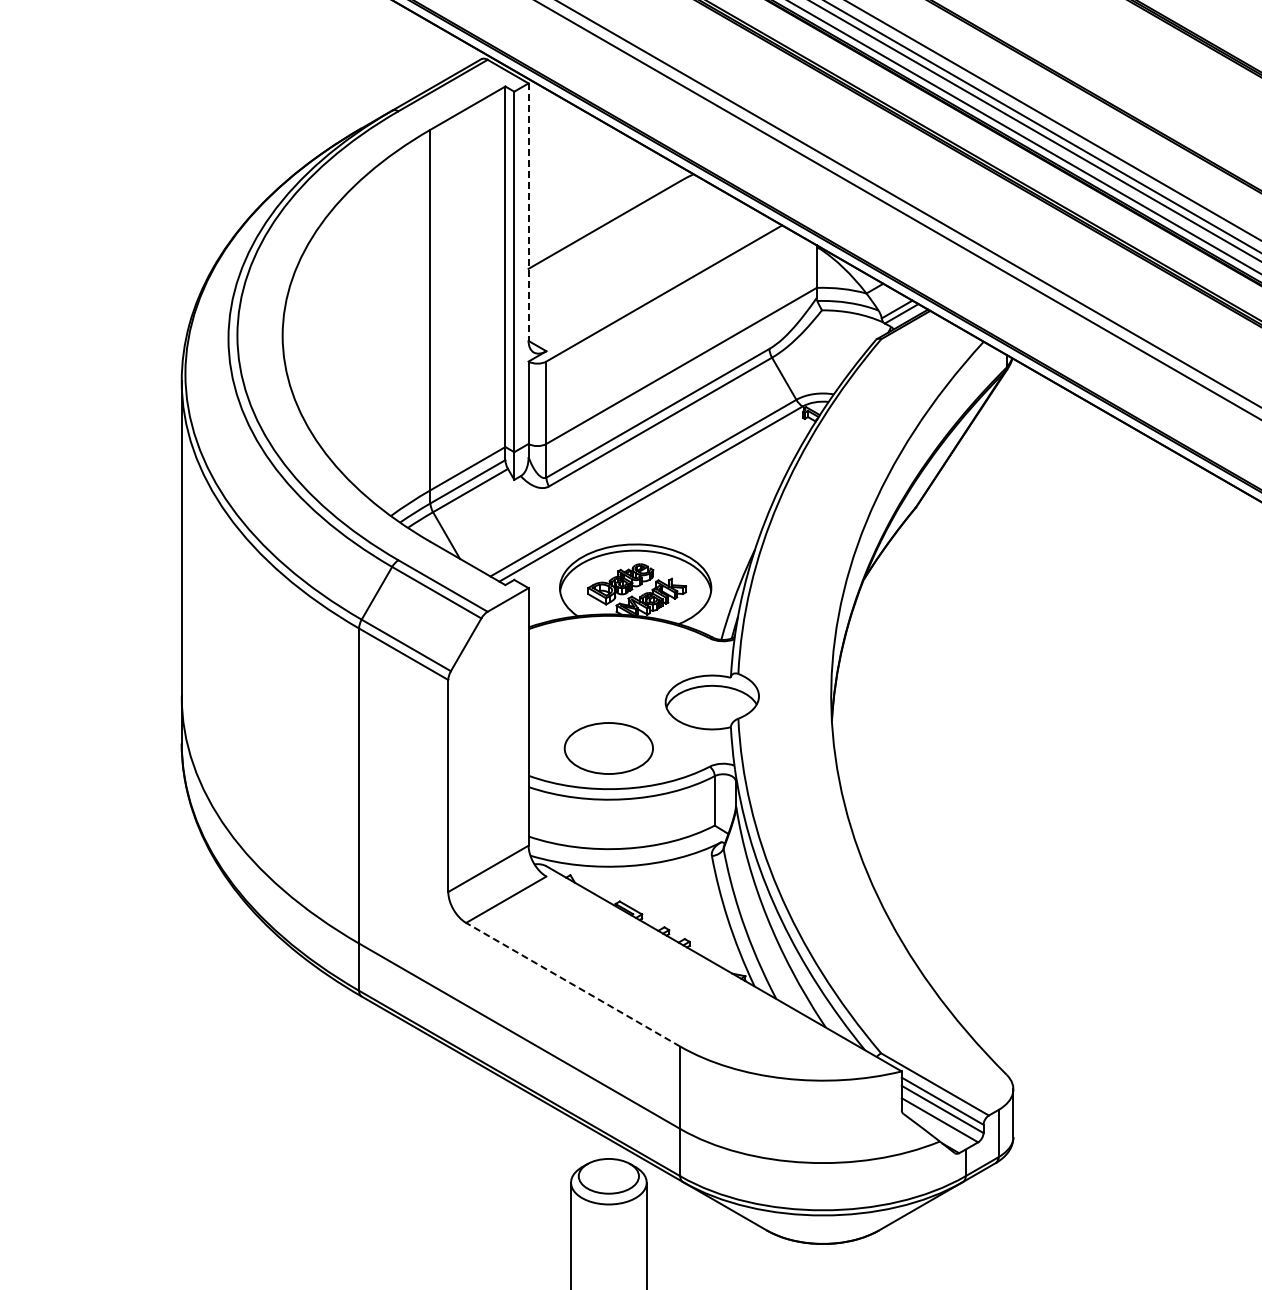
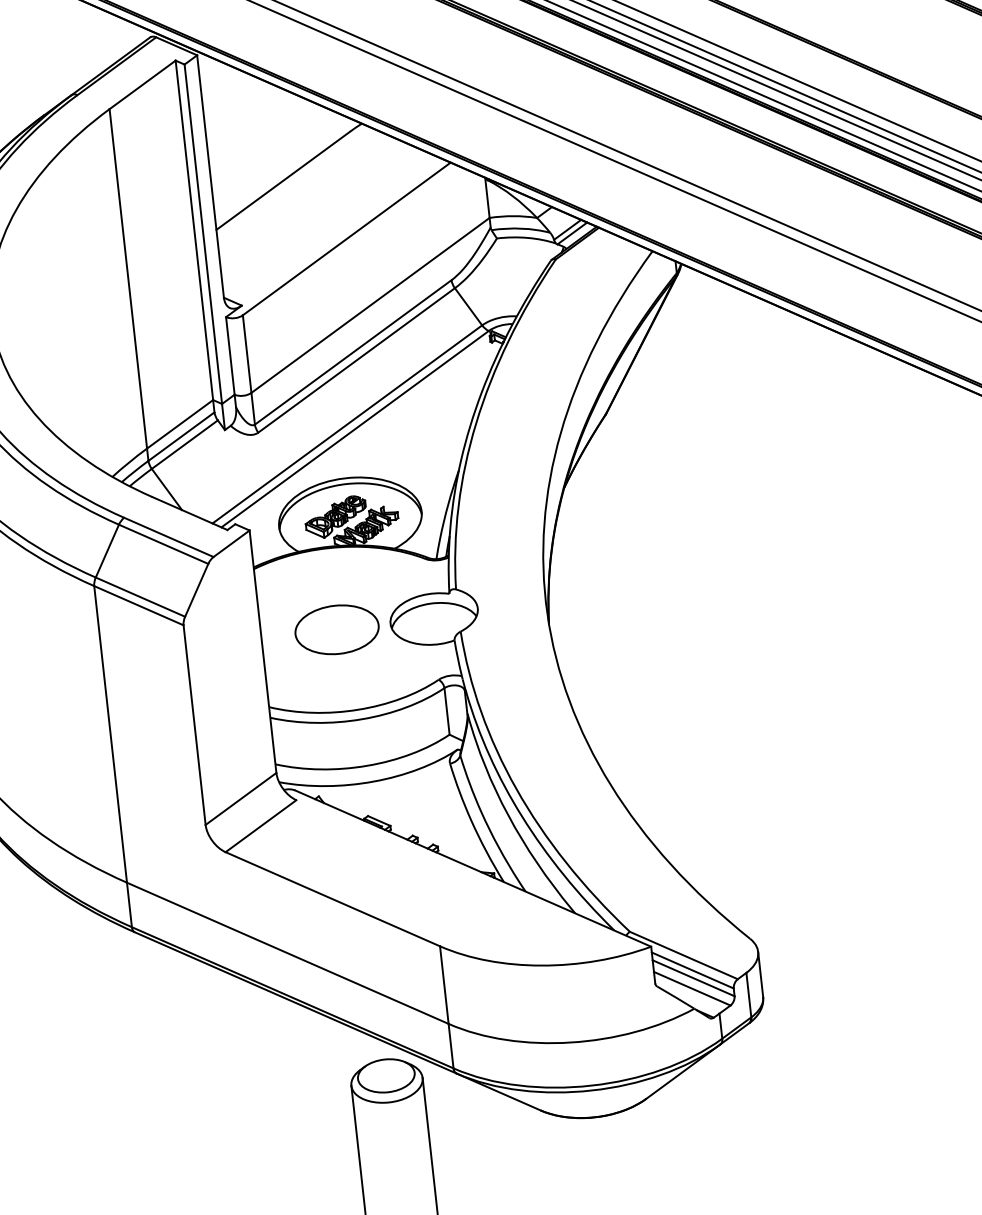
line: (528, 212) -> (210, 176), dashed -> solid
part: (608, 748) -> (336, 629), moved
line: (573, 984) -> (333, 898), dashed -> solid

